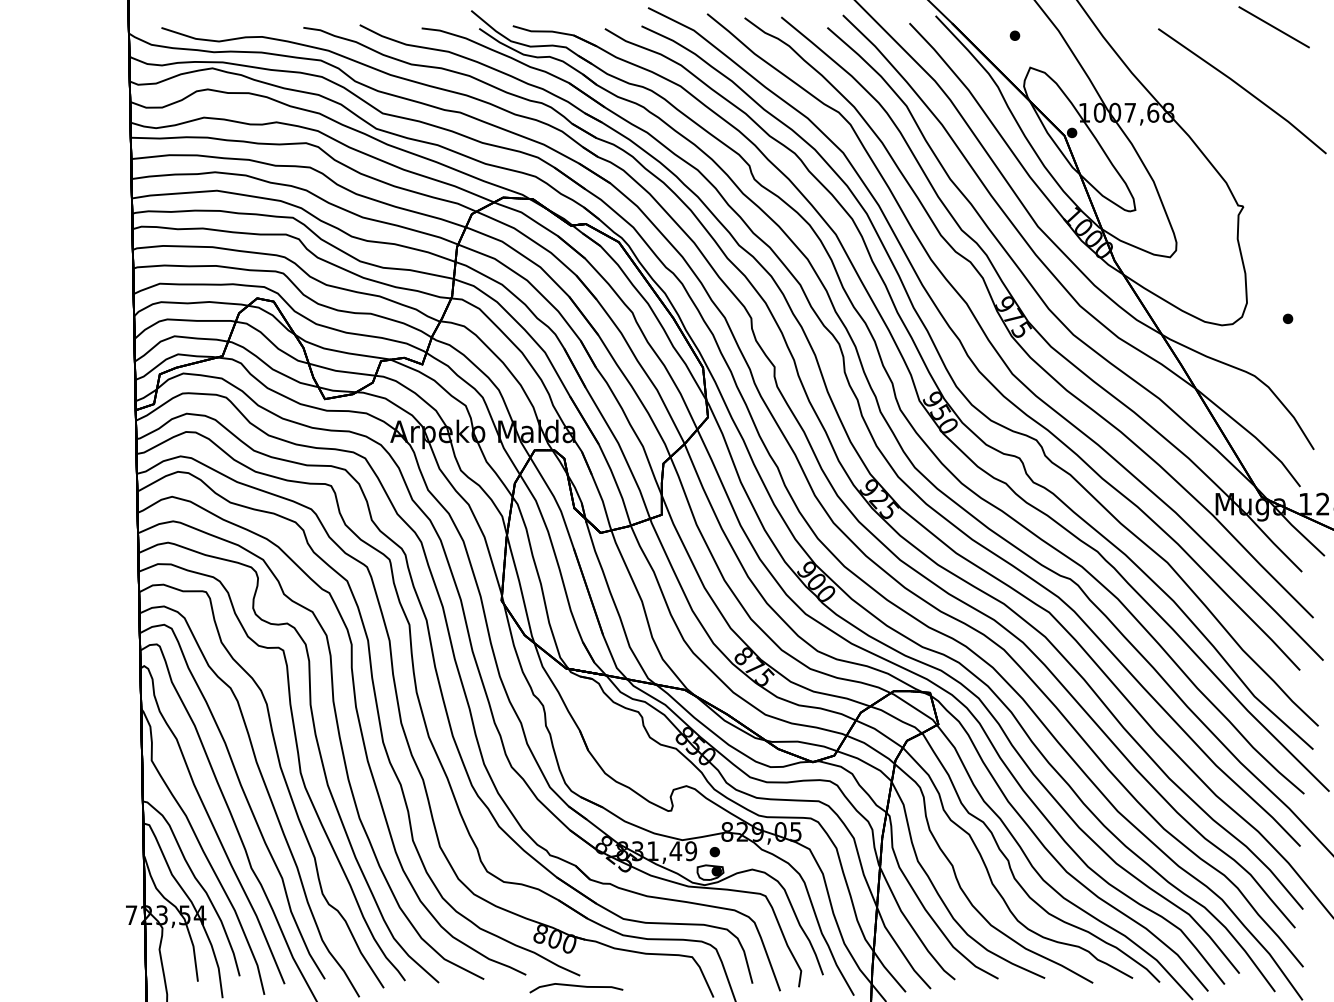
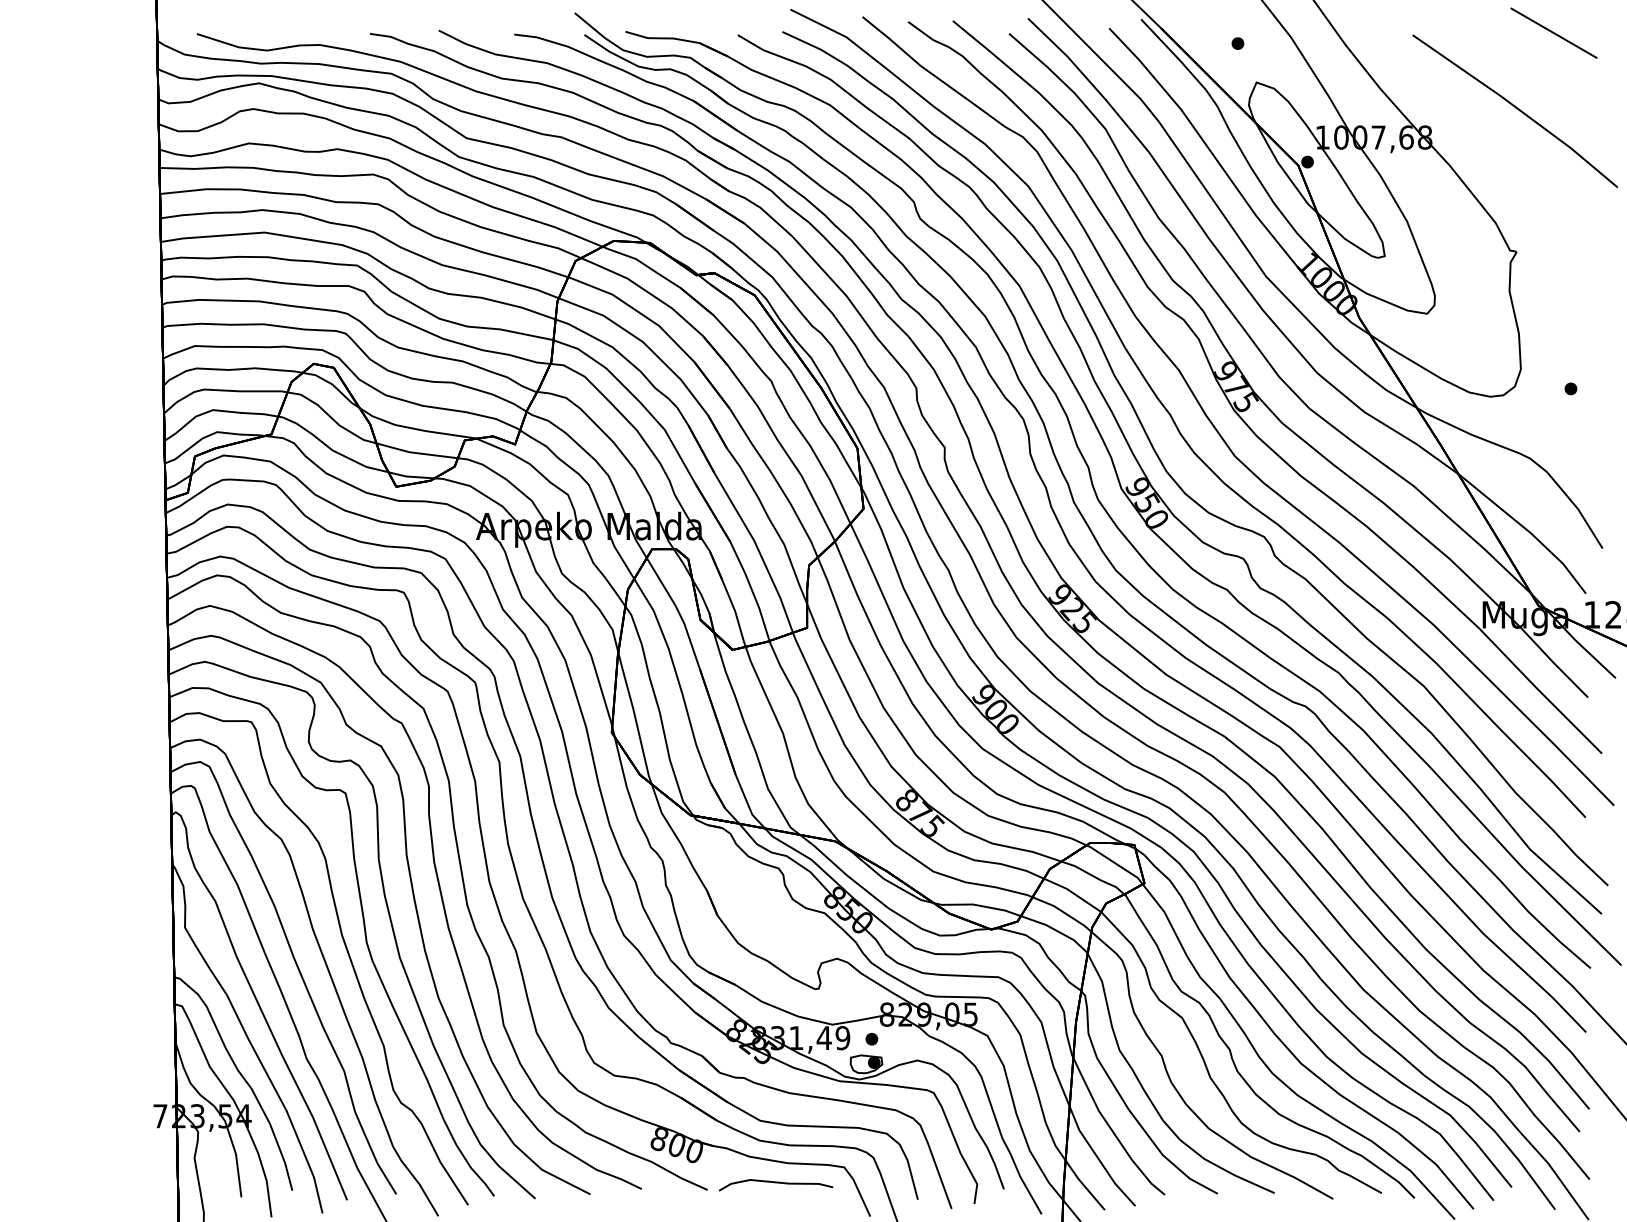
part: (575, 988) -> (775, 1185), moved

